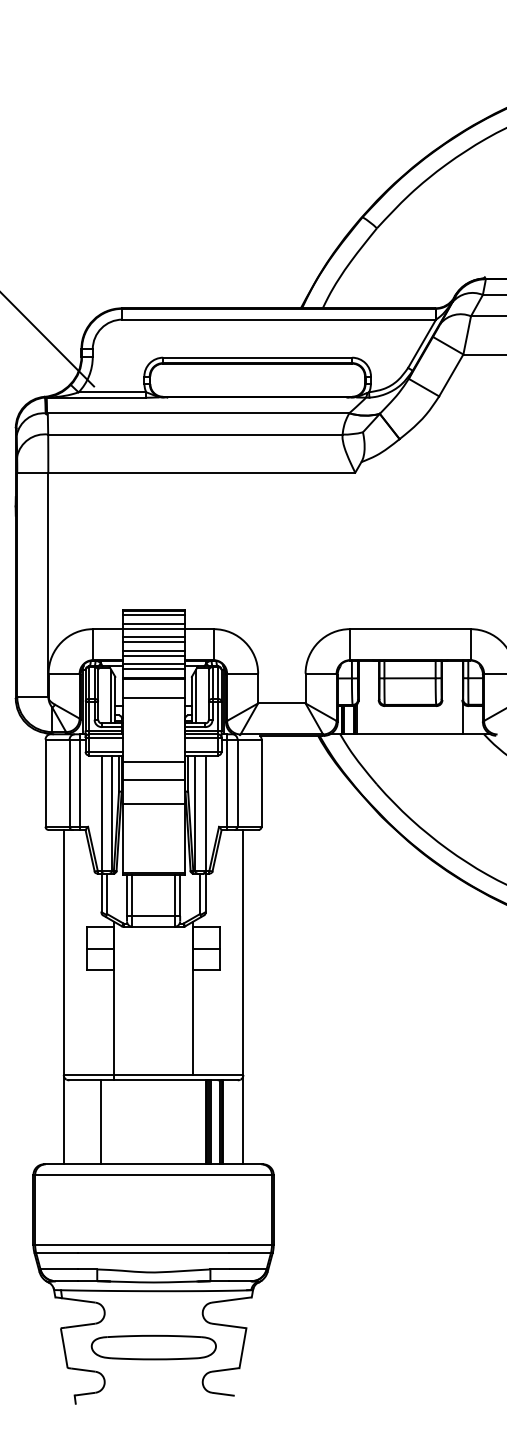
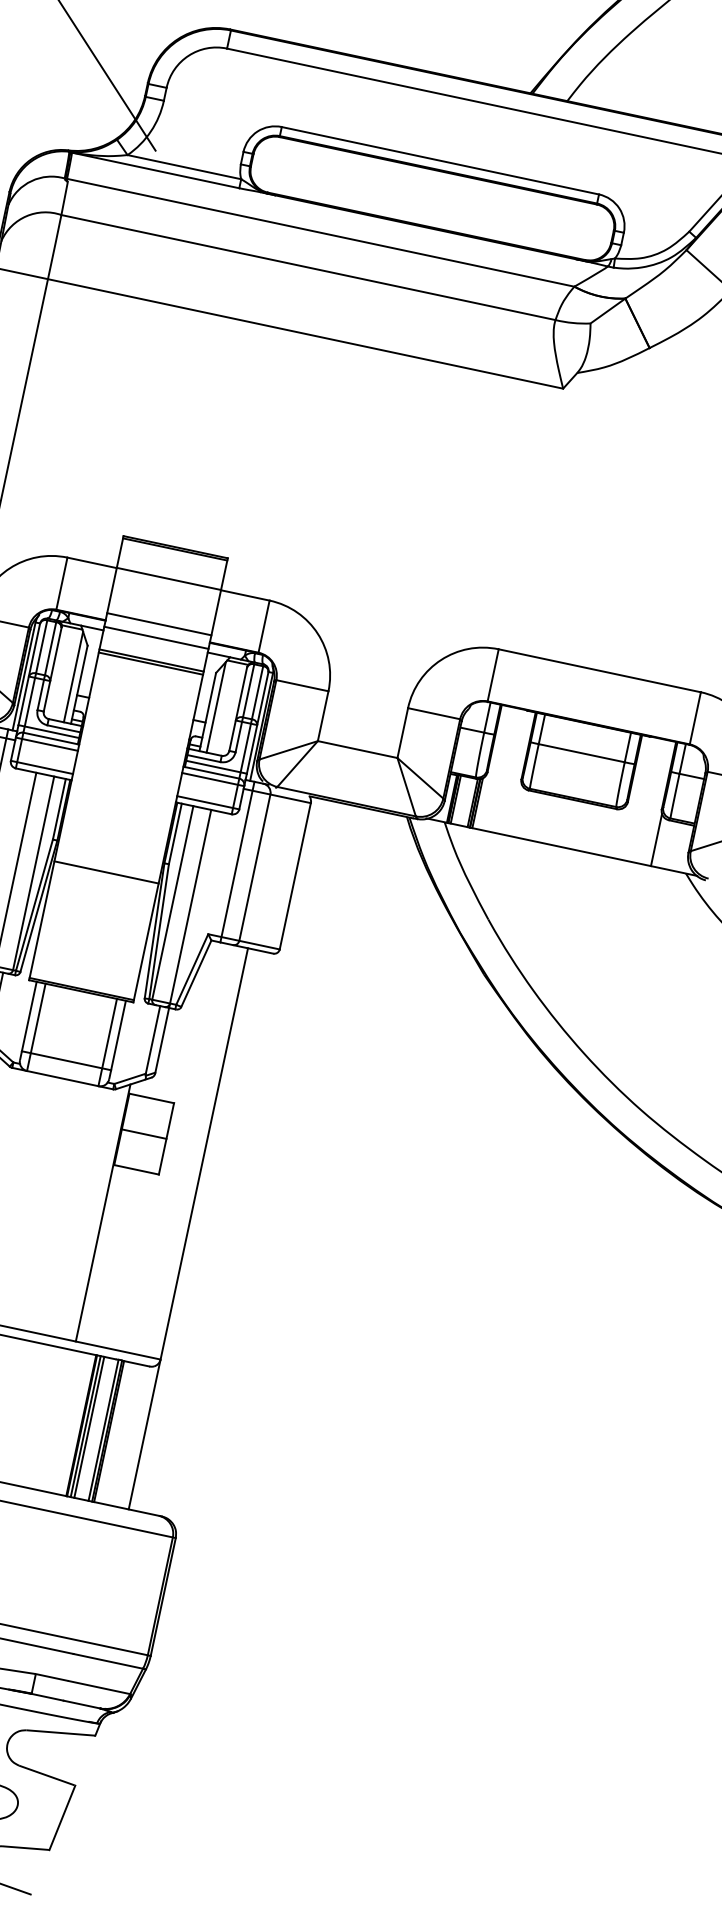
line: (153, 615) -> (173, 556), removed
line: (153, 623) -> (170, 569), removed
line: (153, 637) -> (165, 593), removed
line: (153, 642) -> (163, 601), removed
line: (153, 650) -> (161, 614), removed
line: (153, 669) -> (154, 646), removed
line: (153, 698) -> (143, 695), removed
line: (153, 761) -> (121, 801), removed
line: (153, 780) -> (114, 833), removed

